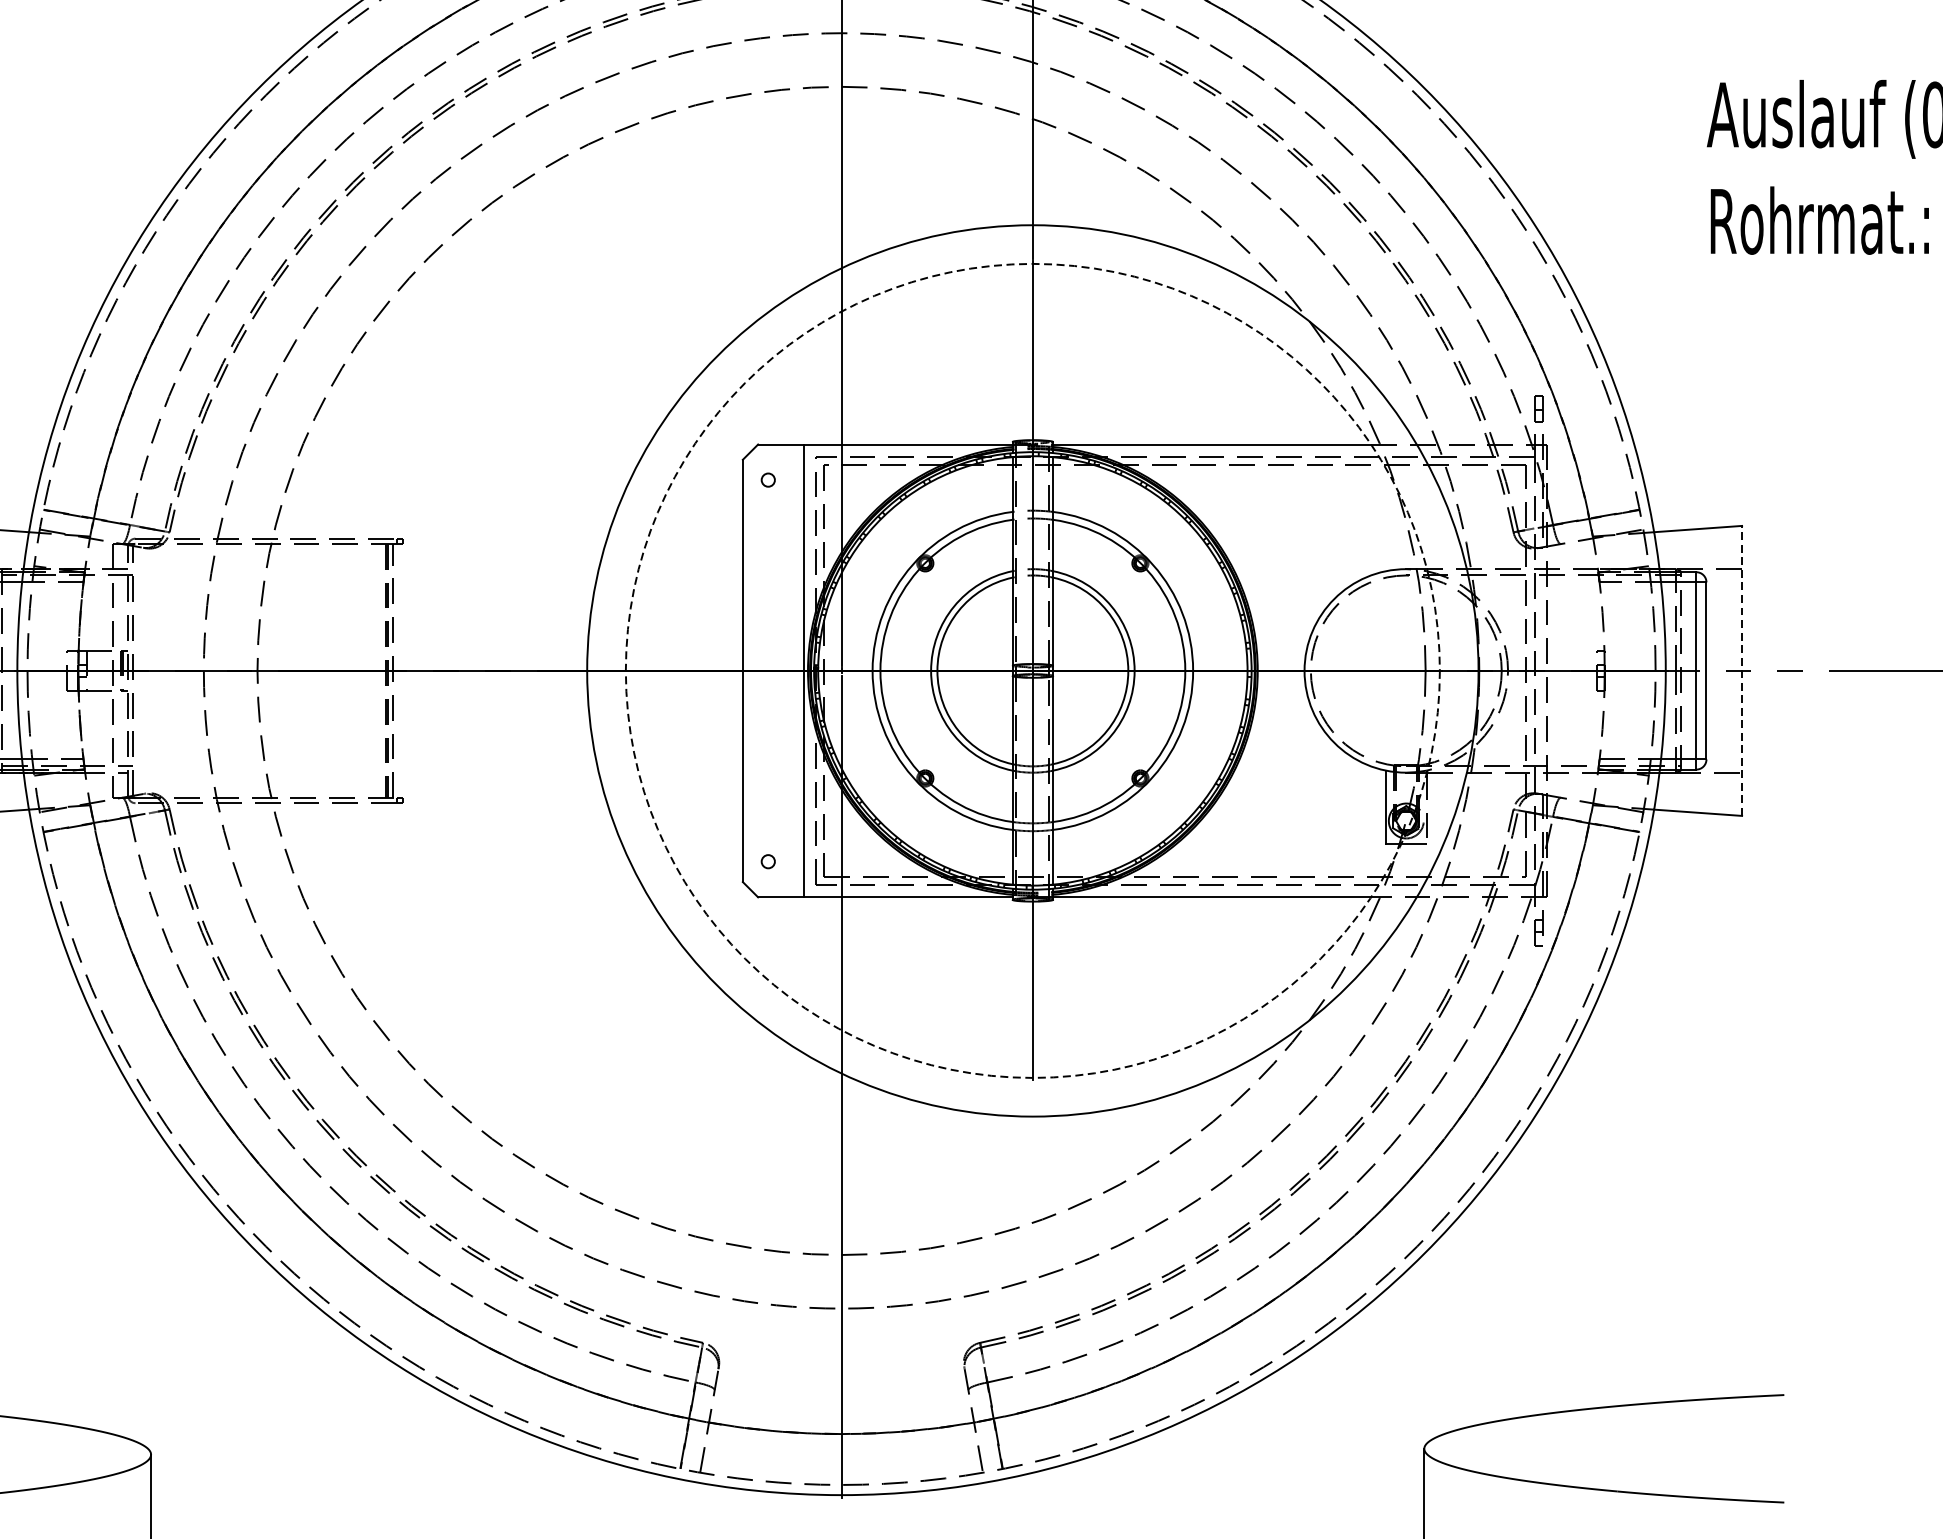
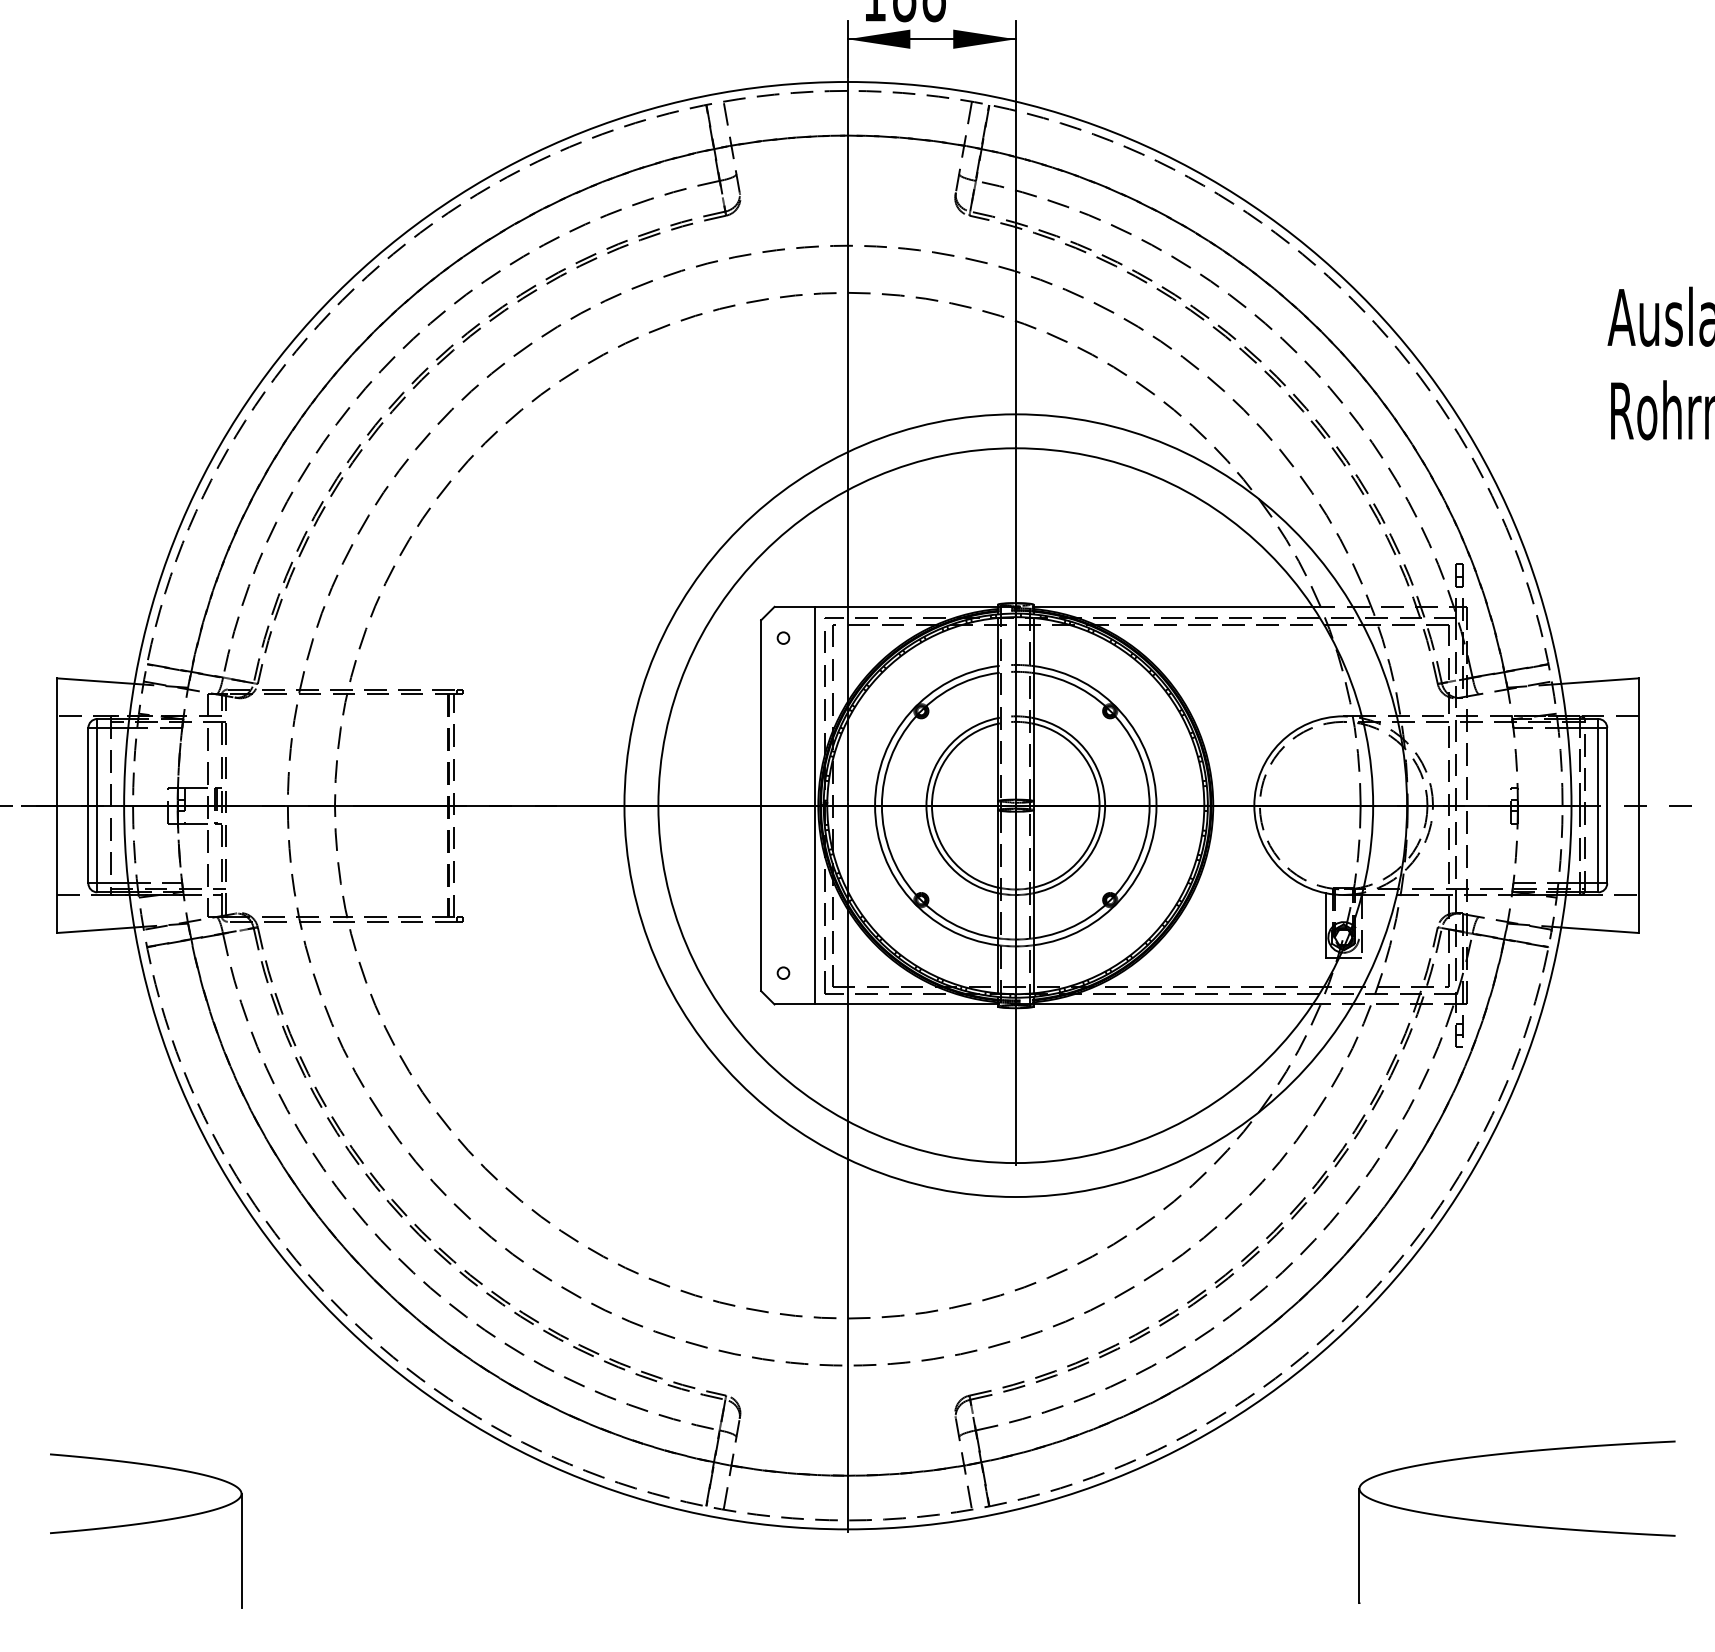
circle: (1032, 670) -> (1015, 805), dashed -> solid
line: (1742, 670) -> (1638, 805), dashed -> solid

